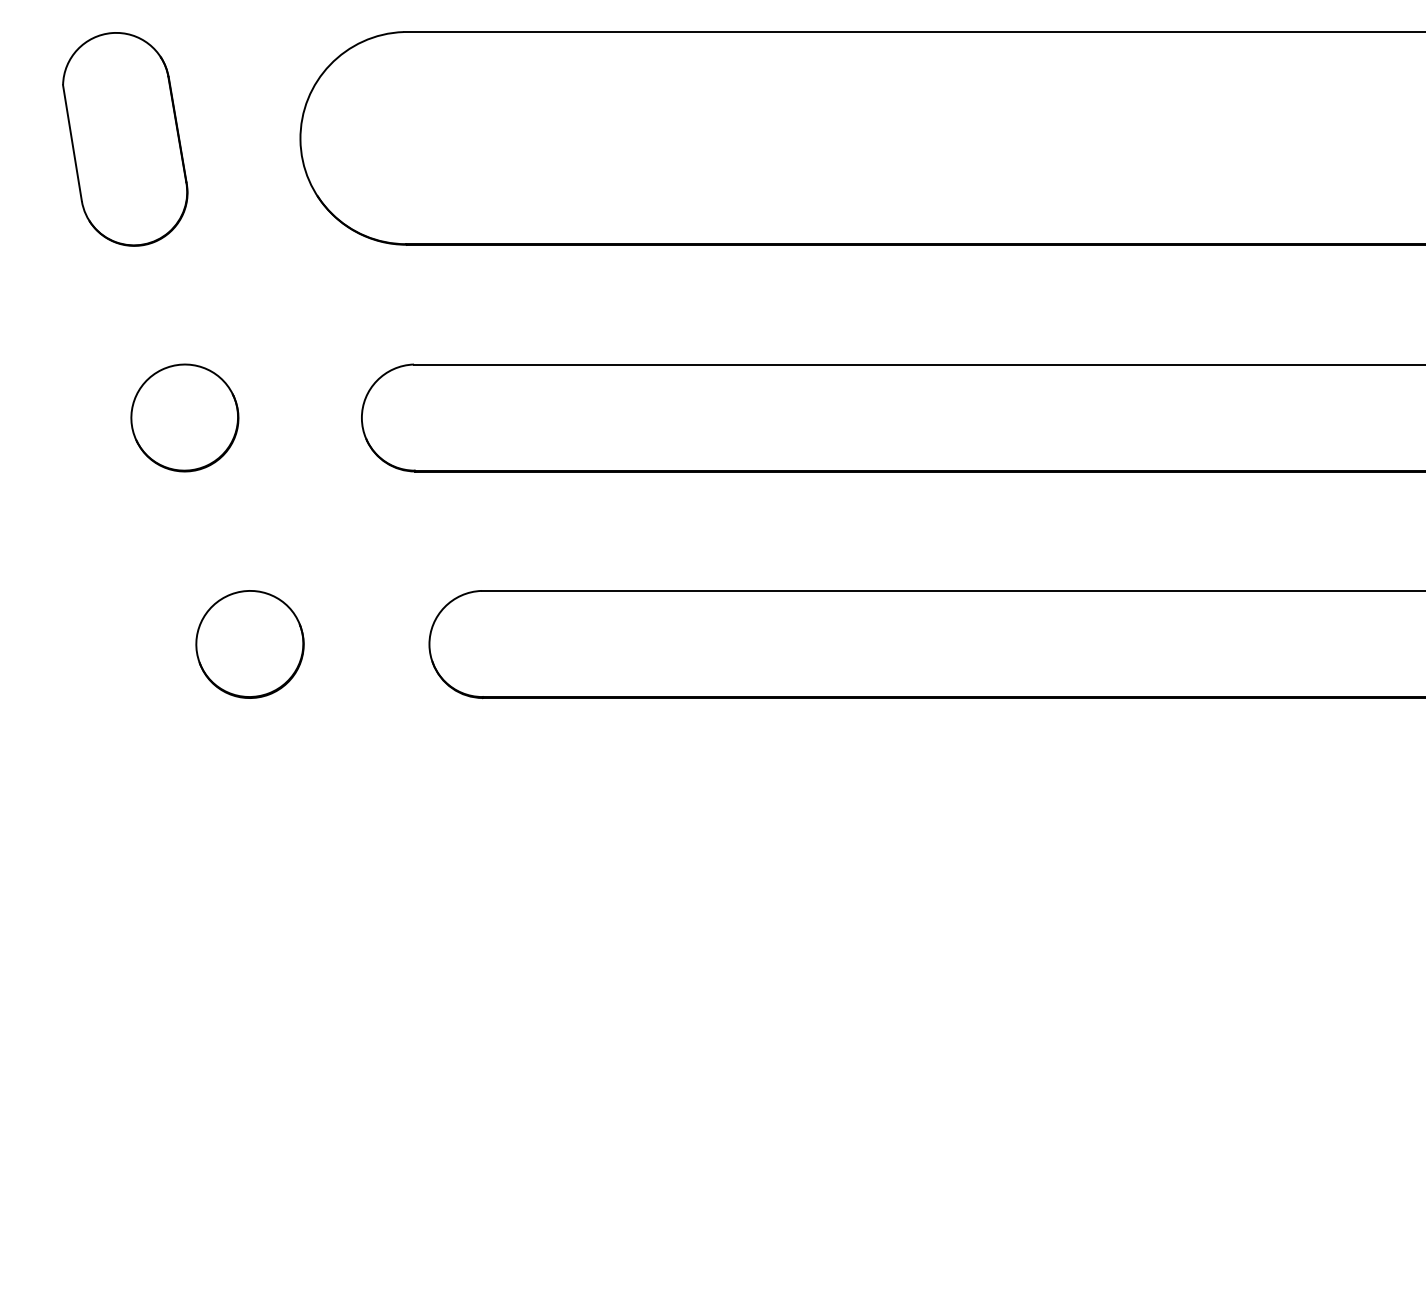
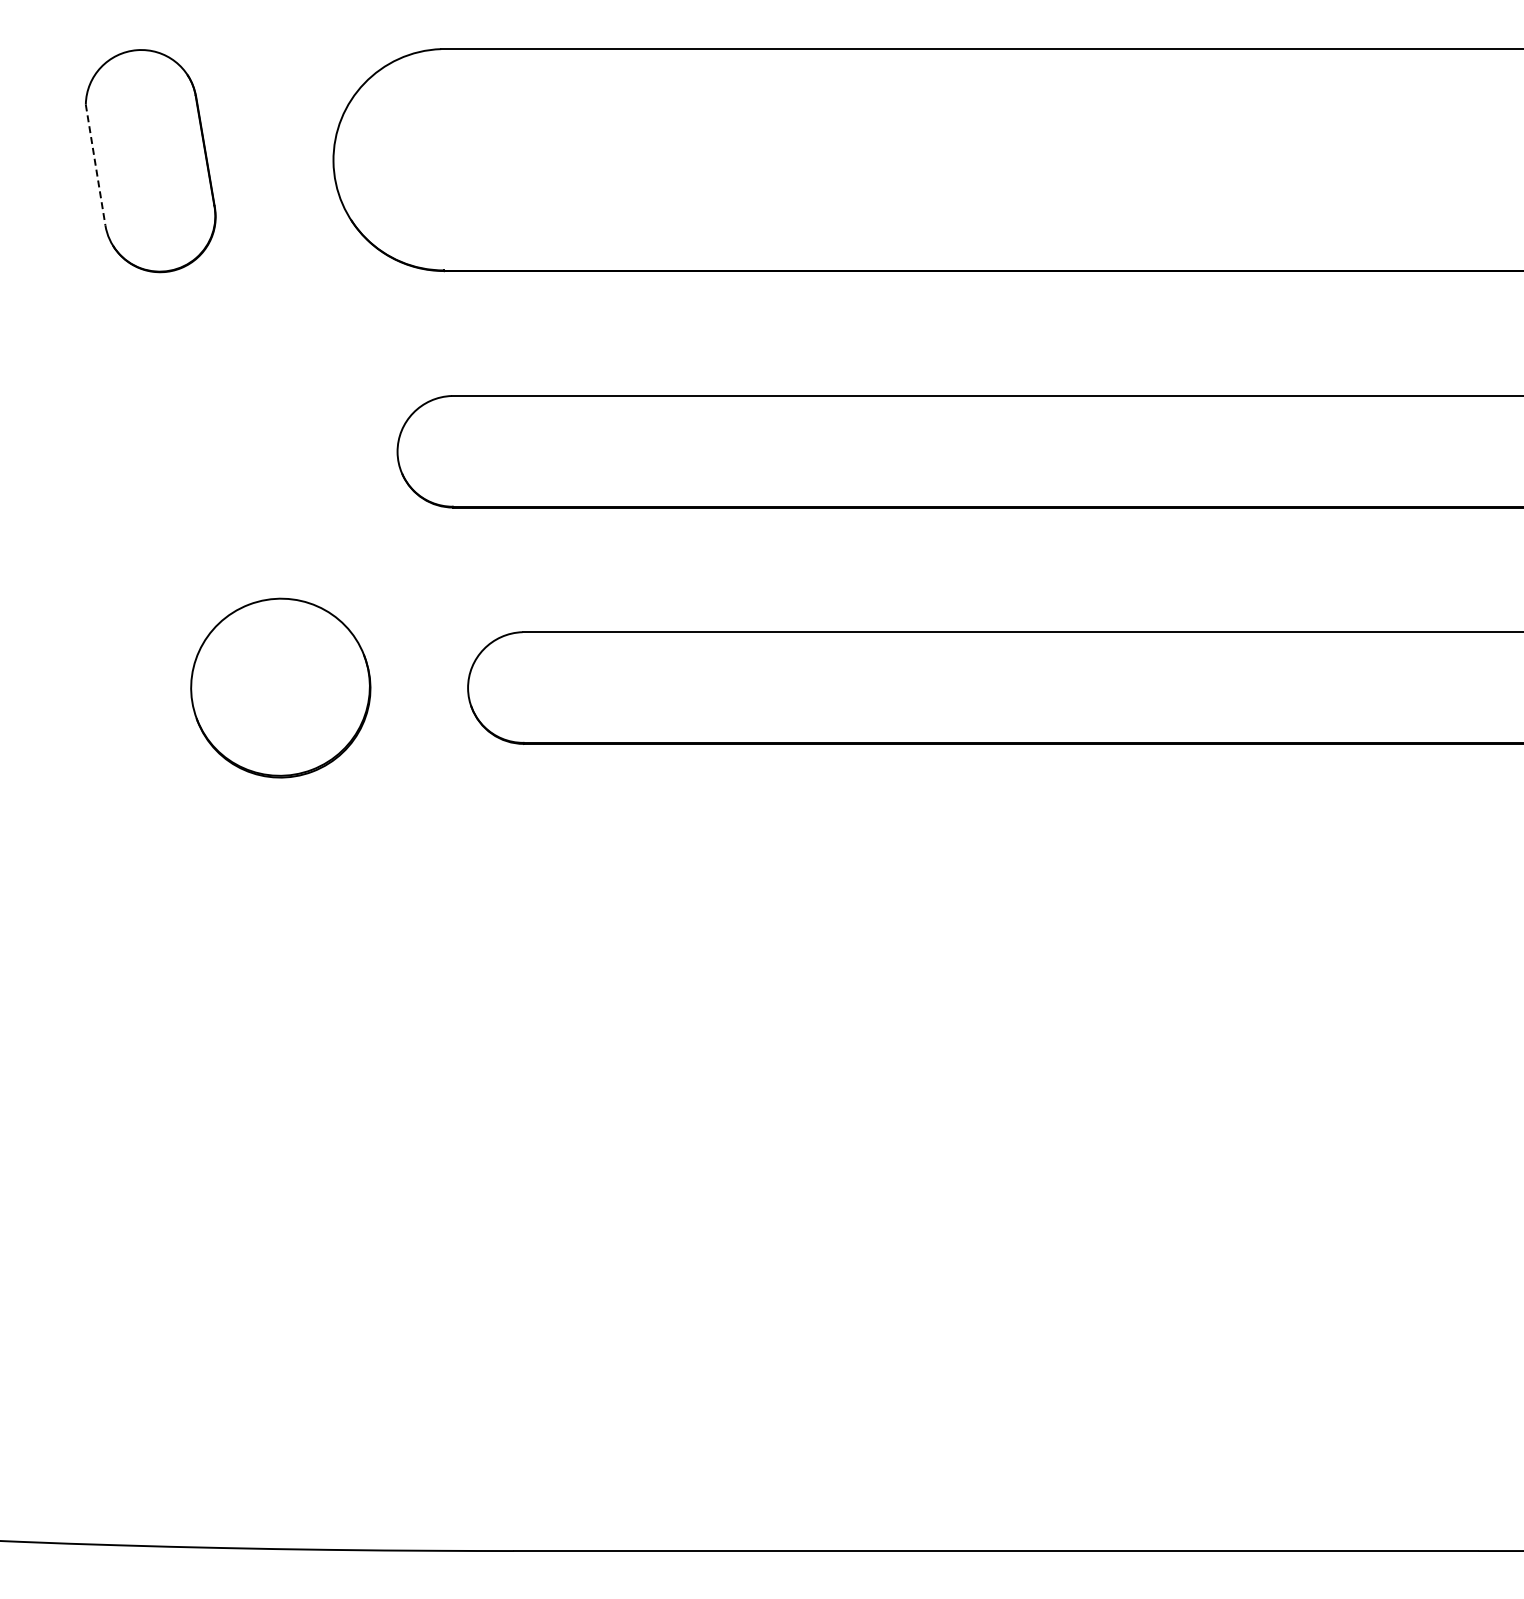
line: (72, 143) -> (95, 165), solid -> dashed
part: (184, 417) -> (212, 451), removed
part: (249, 643) -> (280, 687), size x1.6

